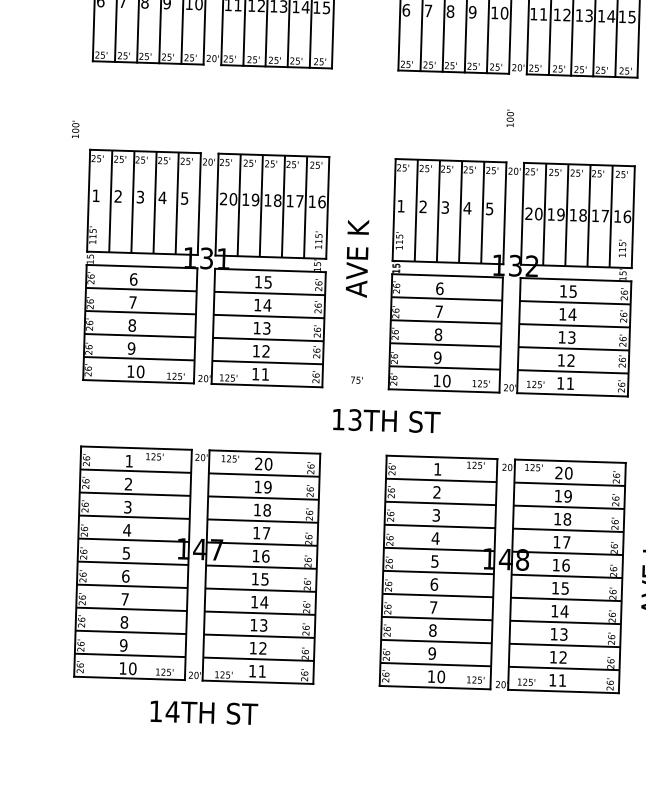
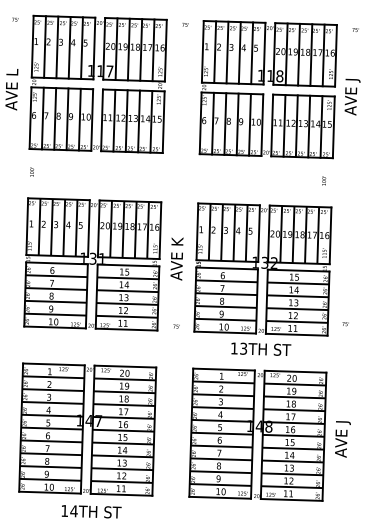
text: (511, 117) -> (324, 180), moved
text: (74, 128) -> (31, 171), moved
text: (387, 419) -> (261, 348), moved

